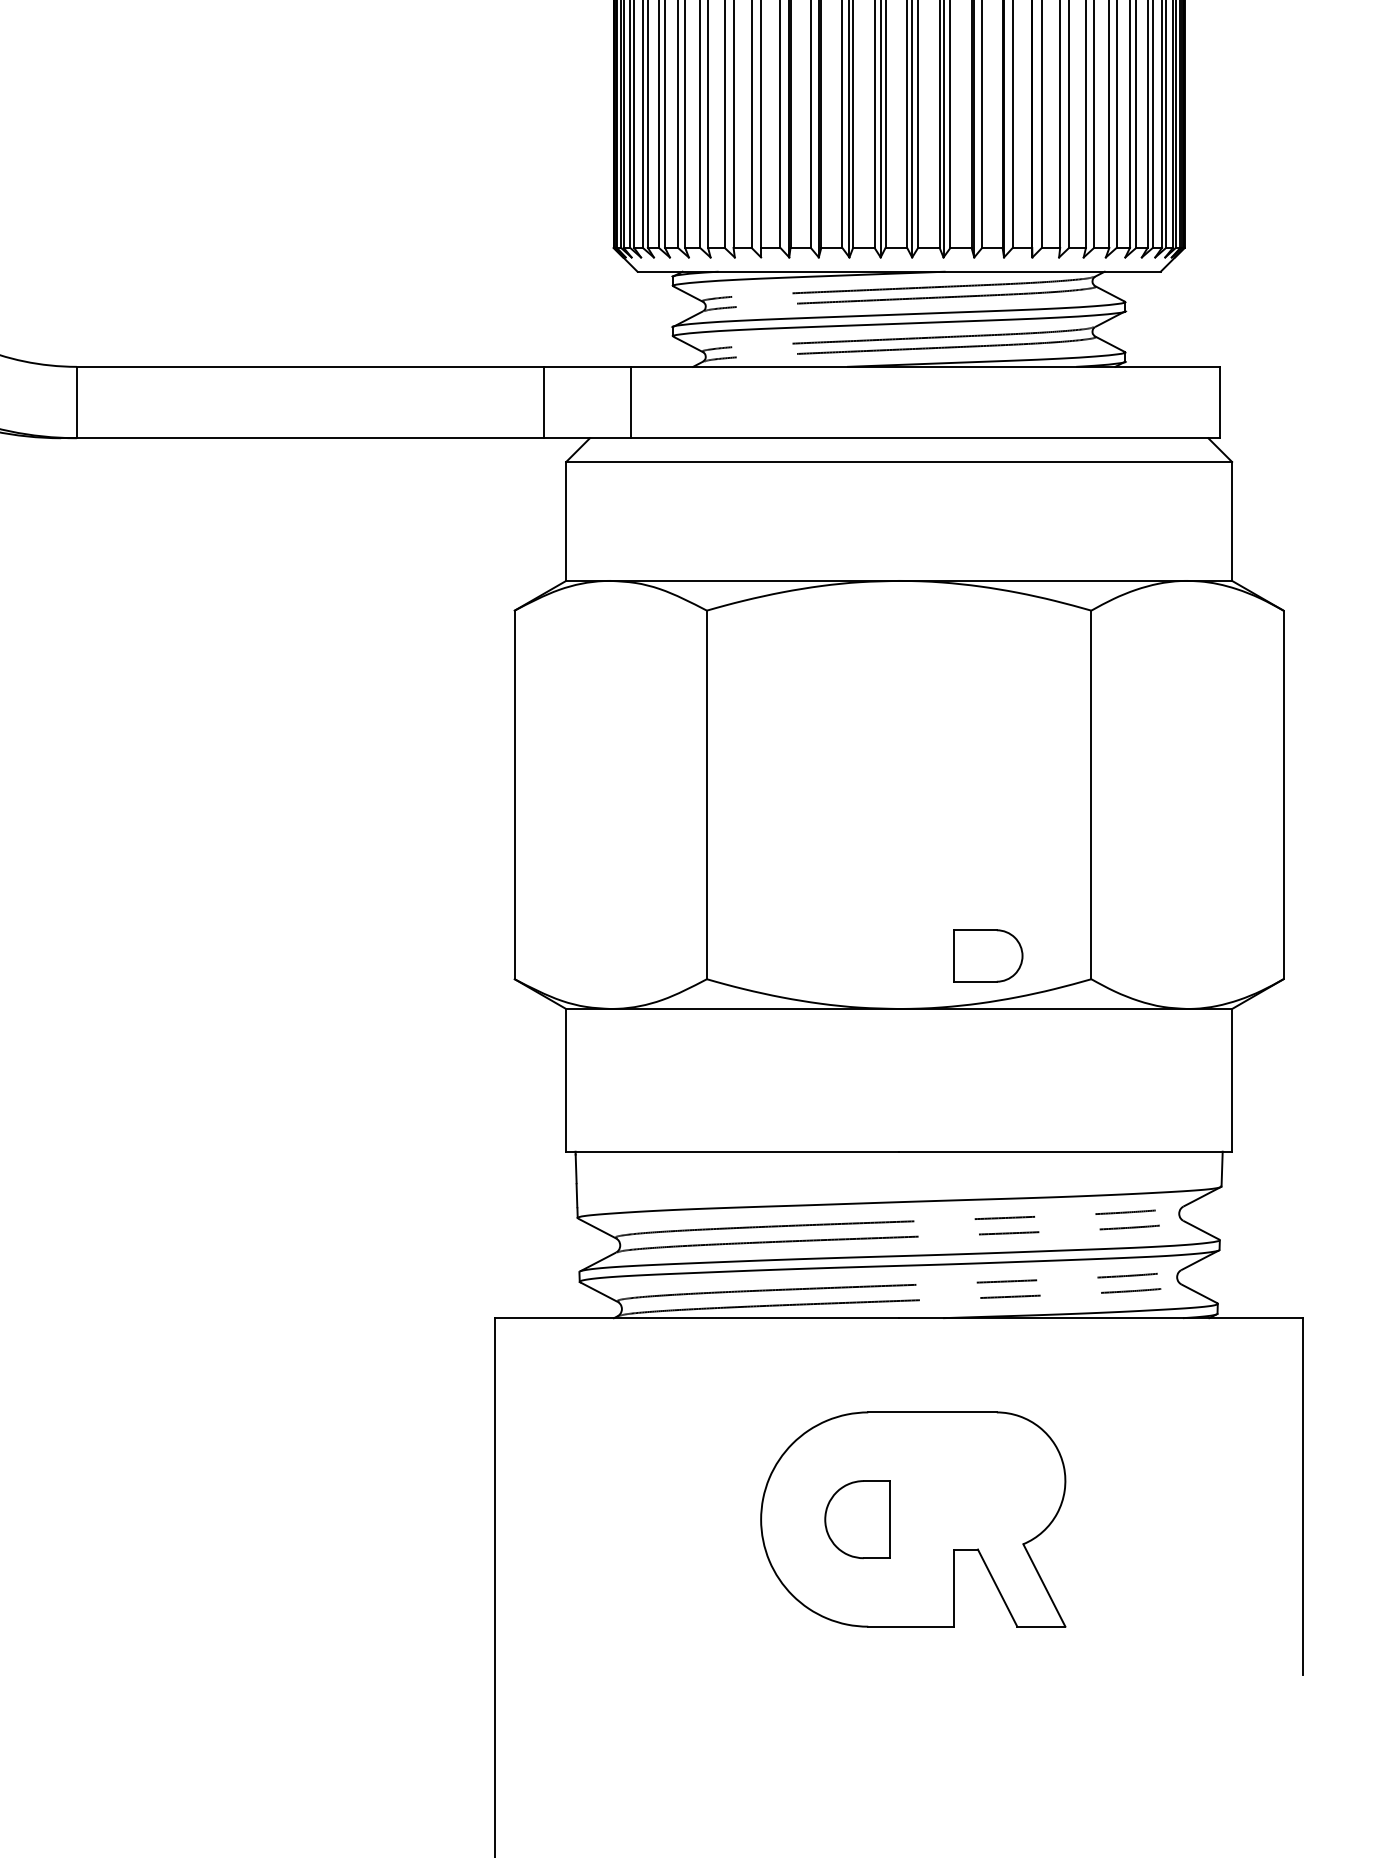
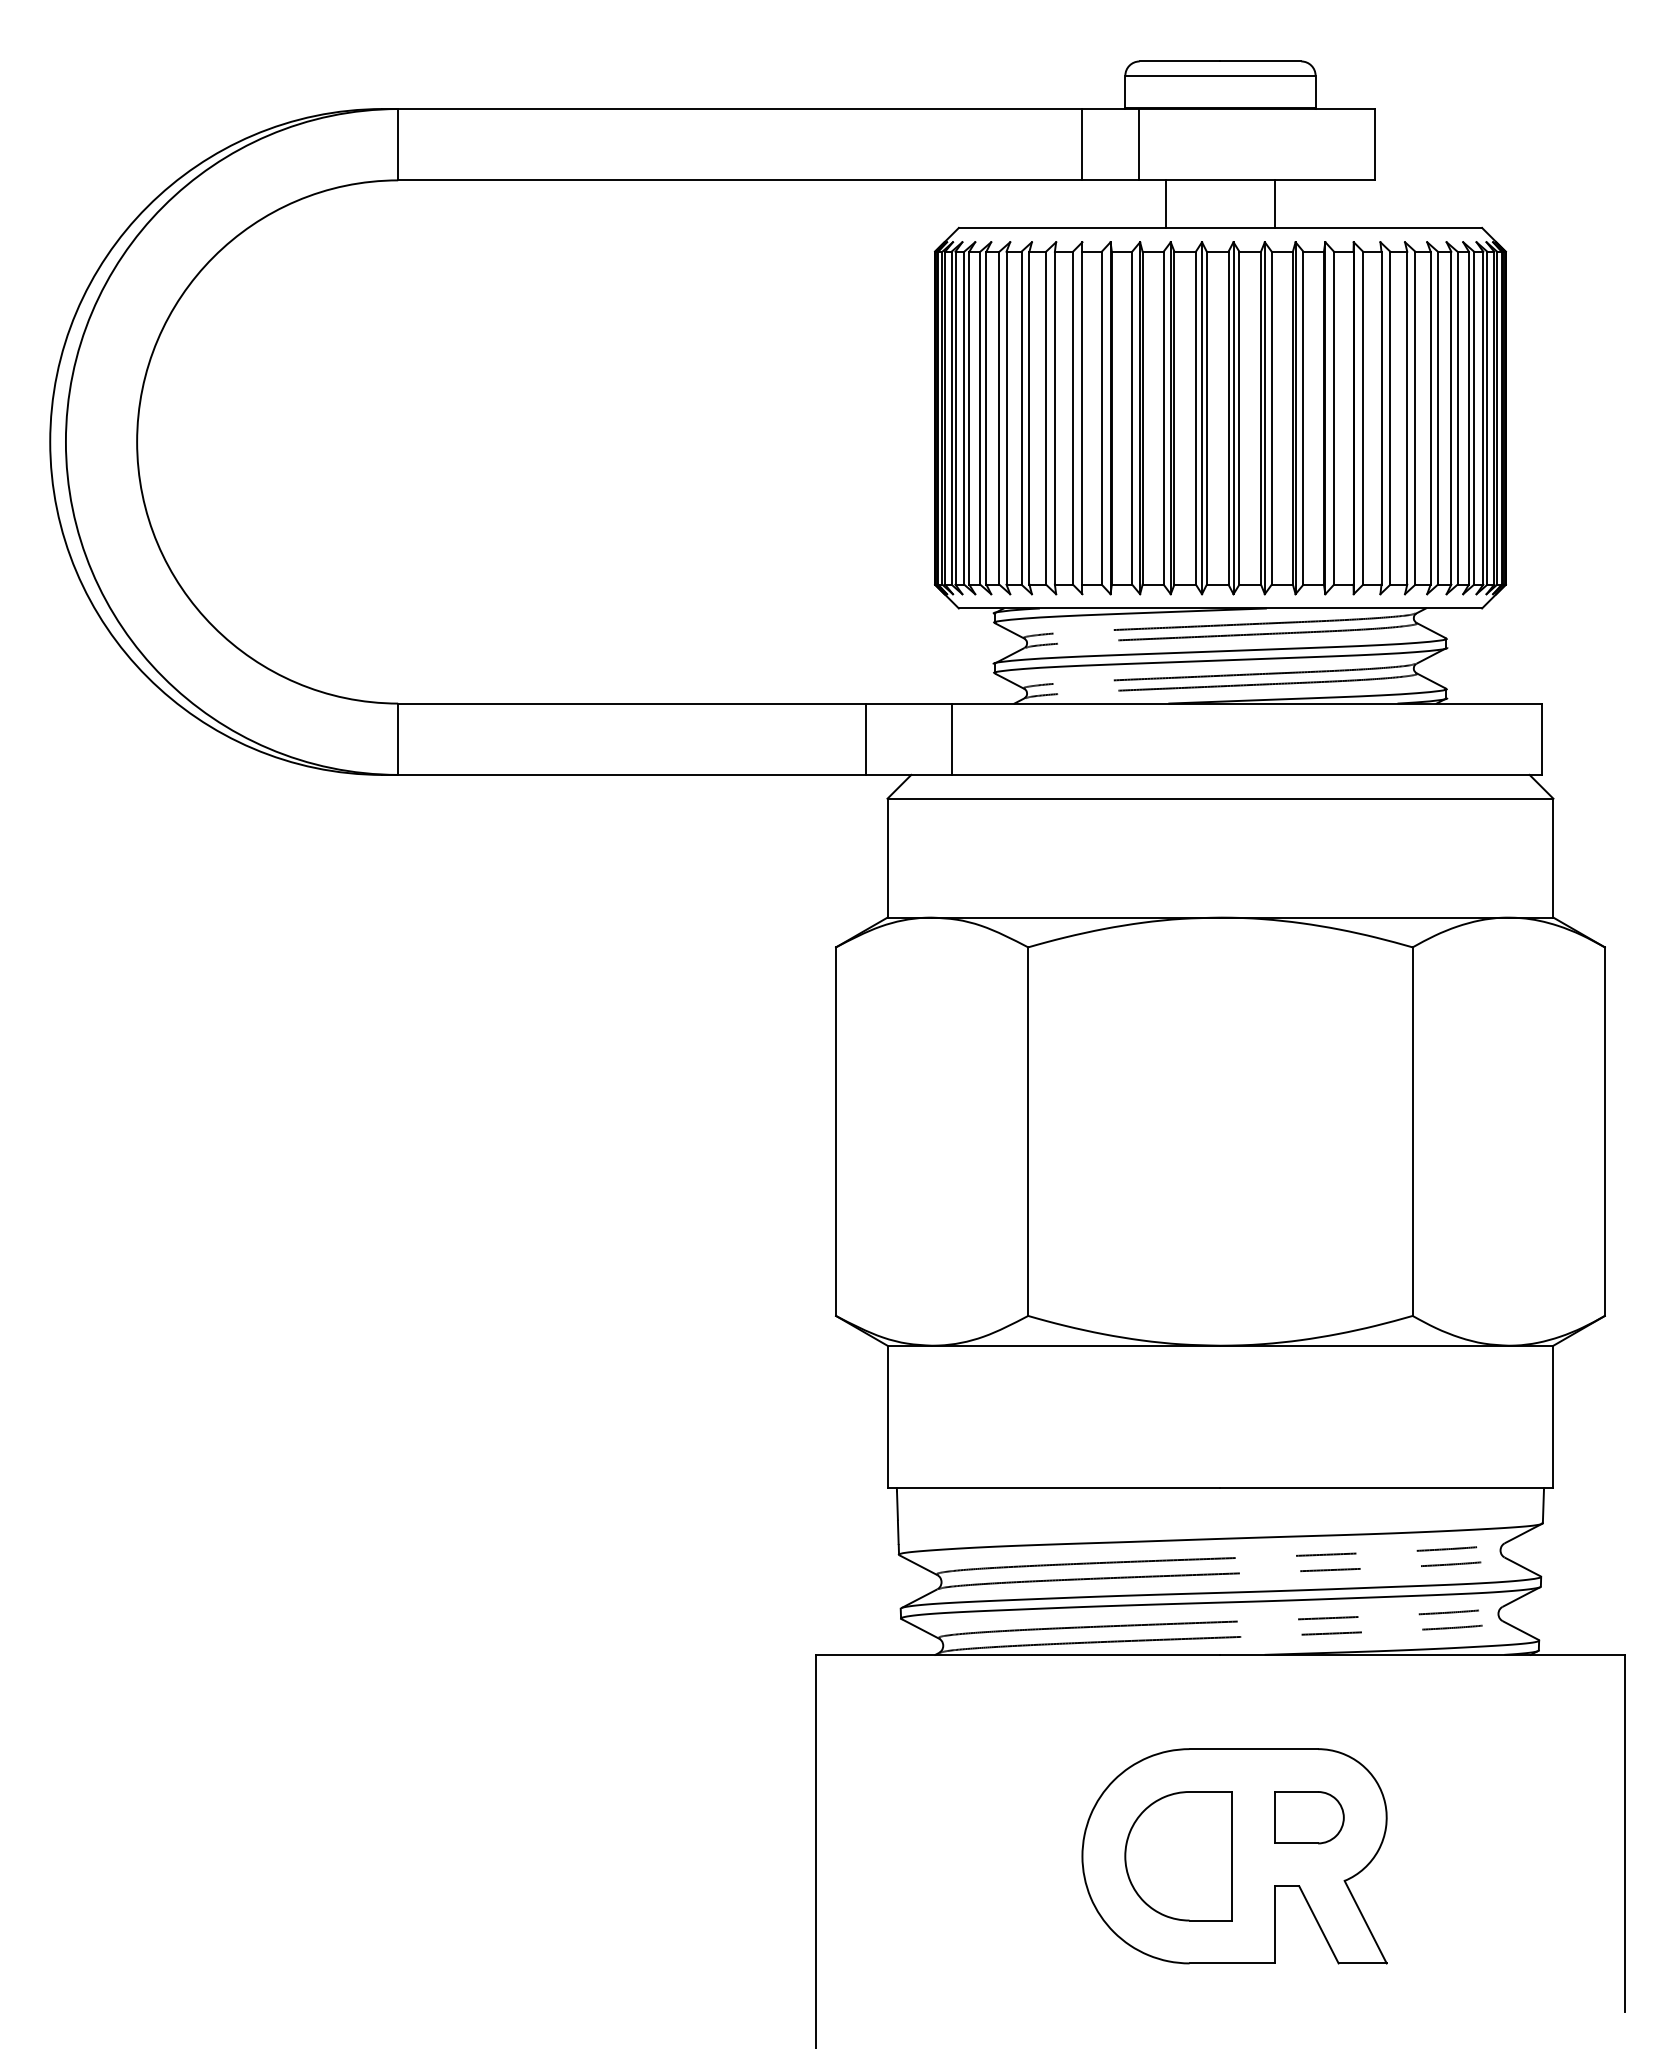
part: (988, 955) -> (1309, 1817), moved
part: (857, 1519) -> (1178, 1856), size x1.67

